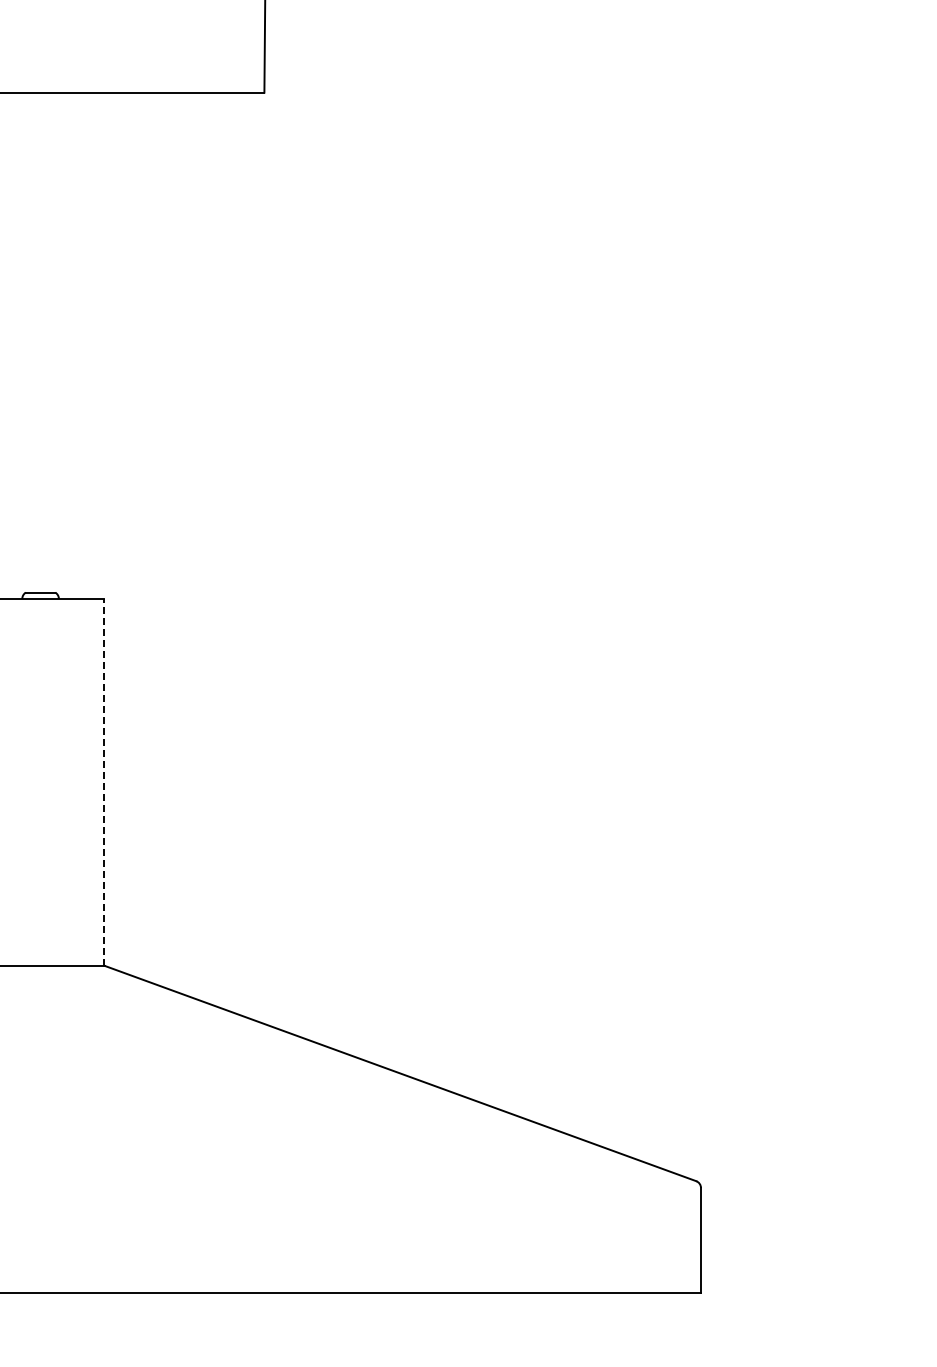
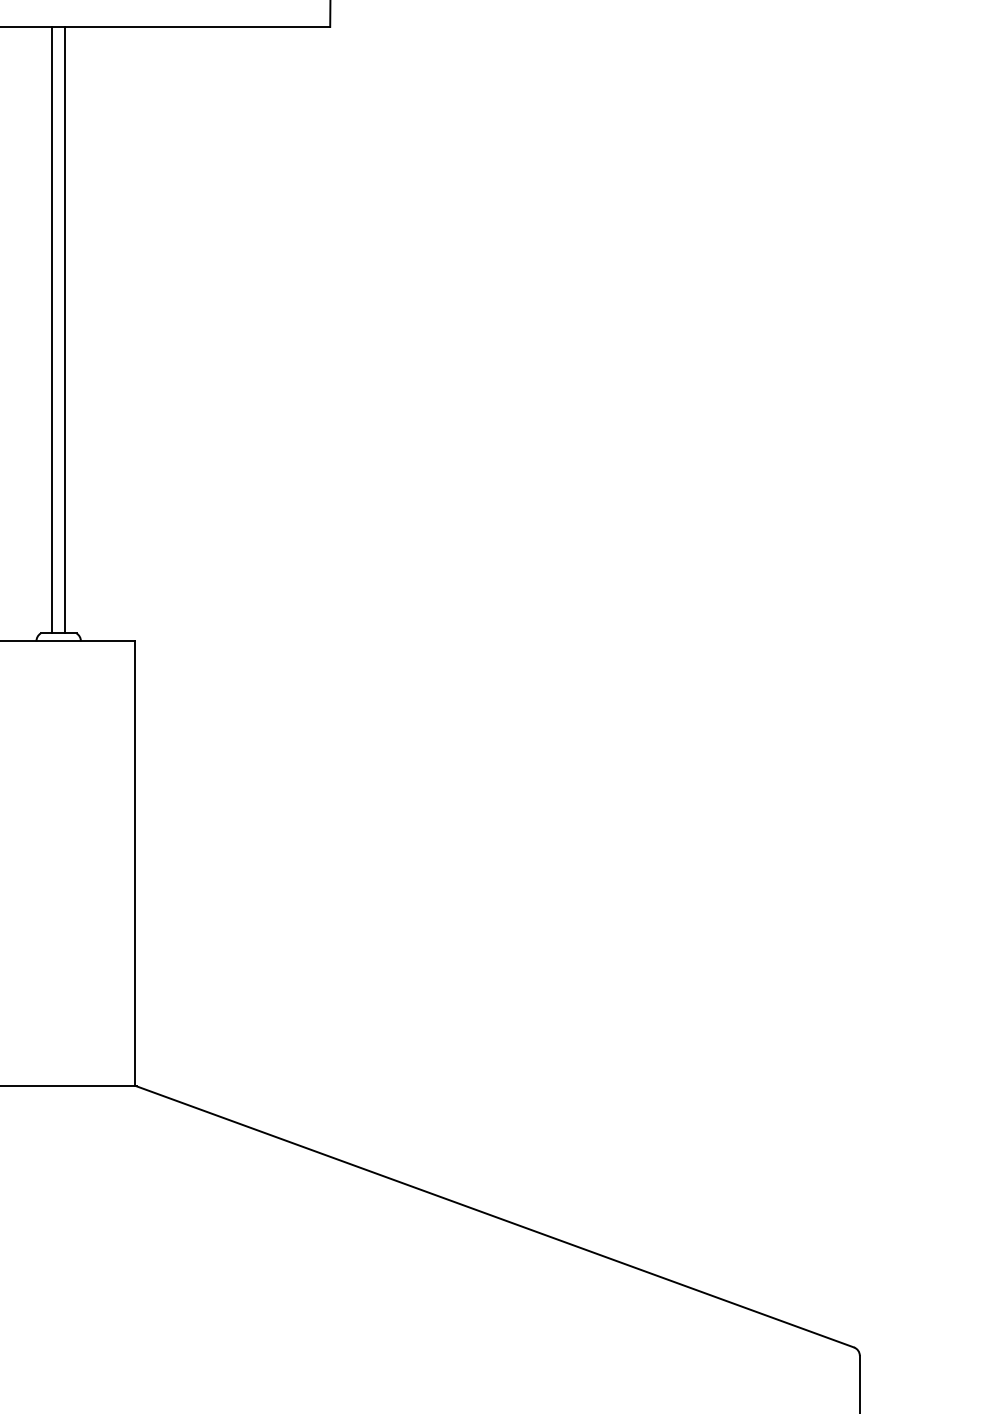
line: (35, 342) -> (52, 330), added
line: (46, 342) -> (65, 330), added
line: (103, 781) -> (135, 862), dashed -> solid

